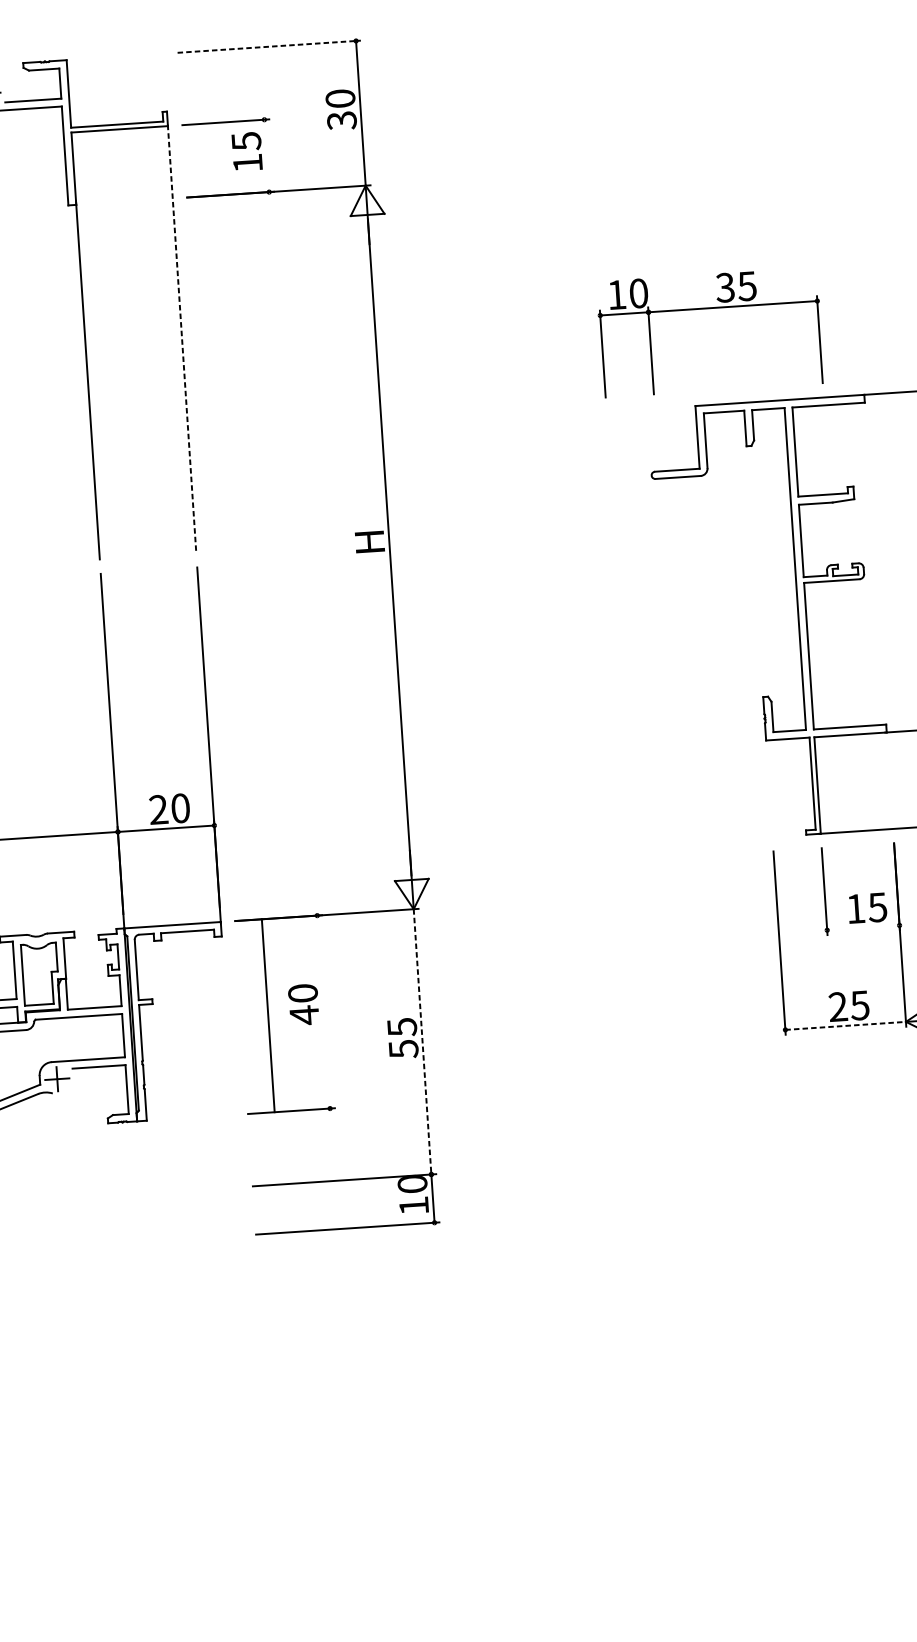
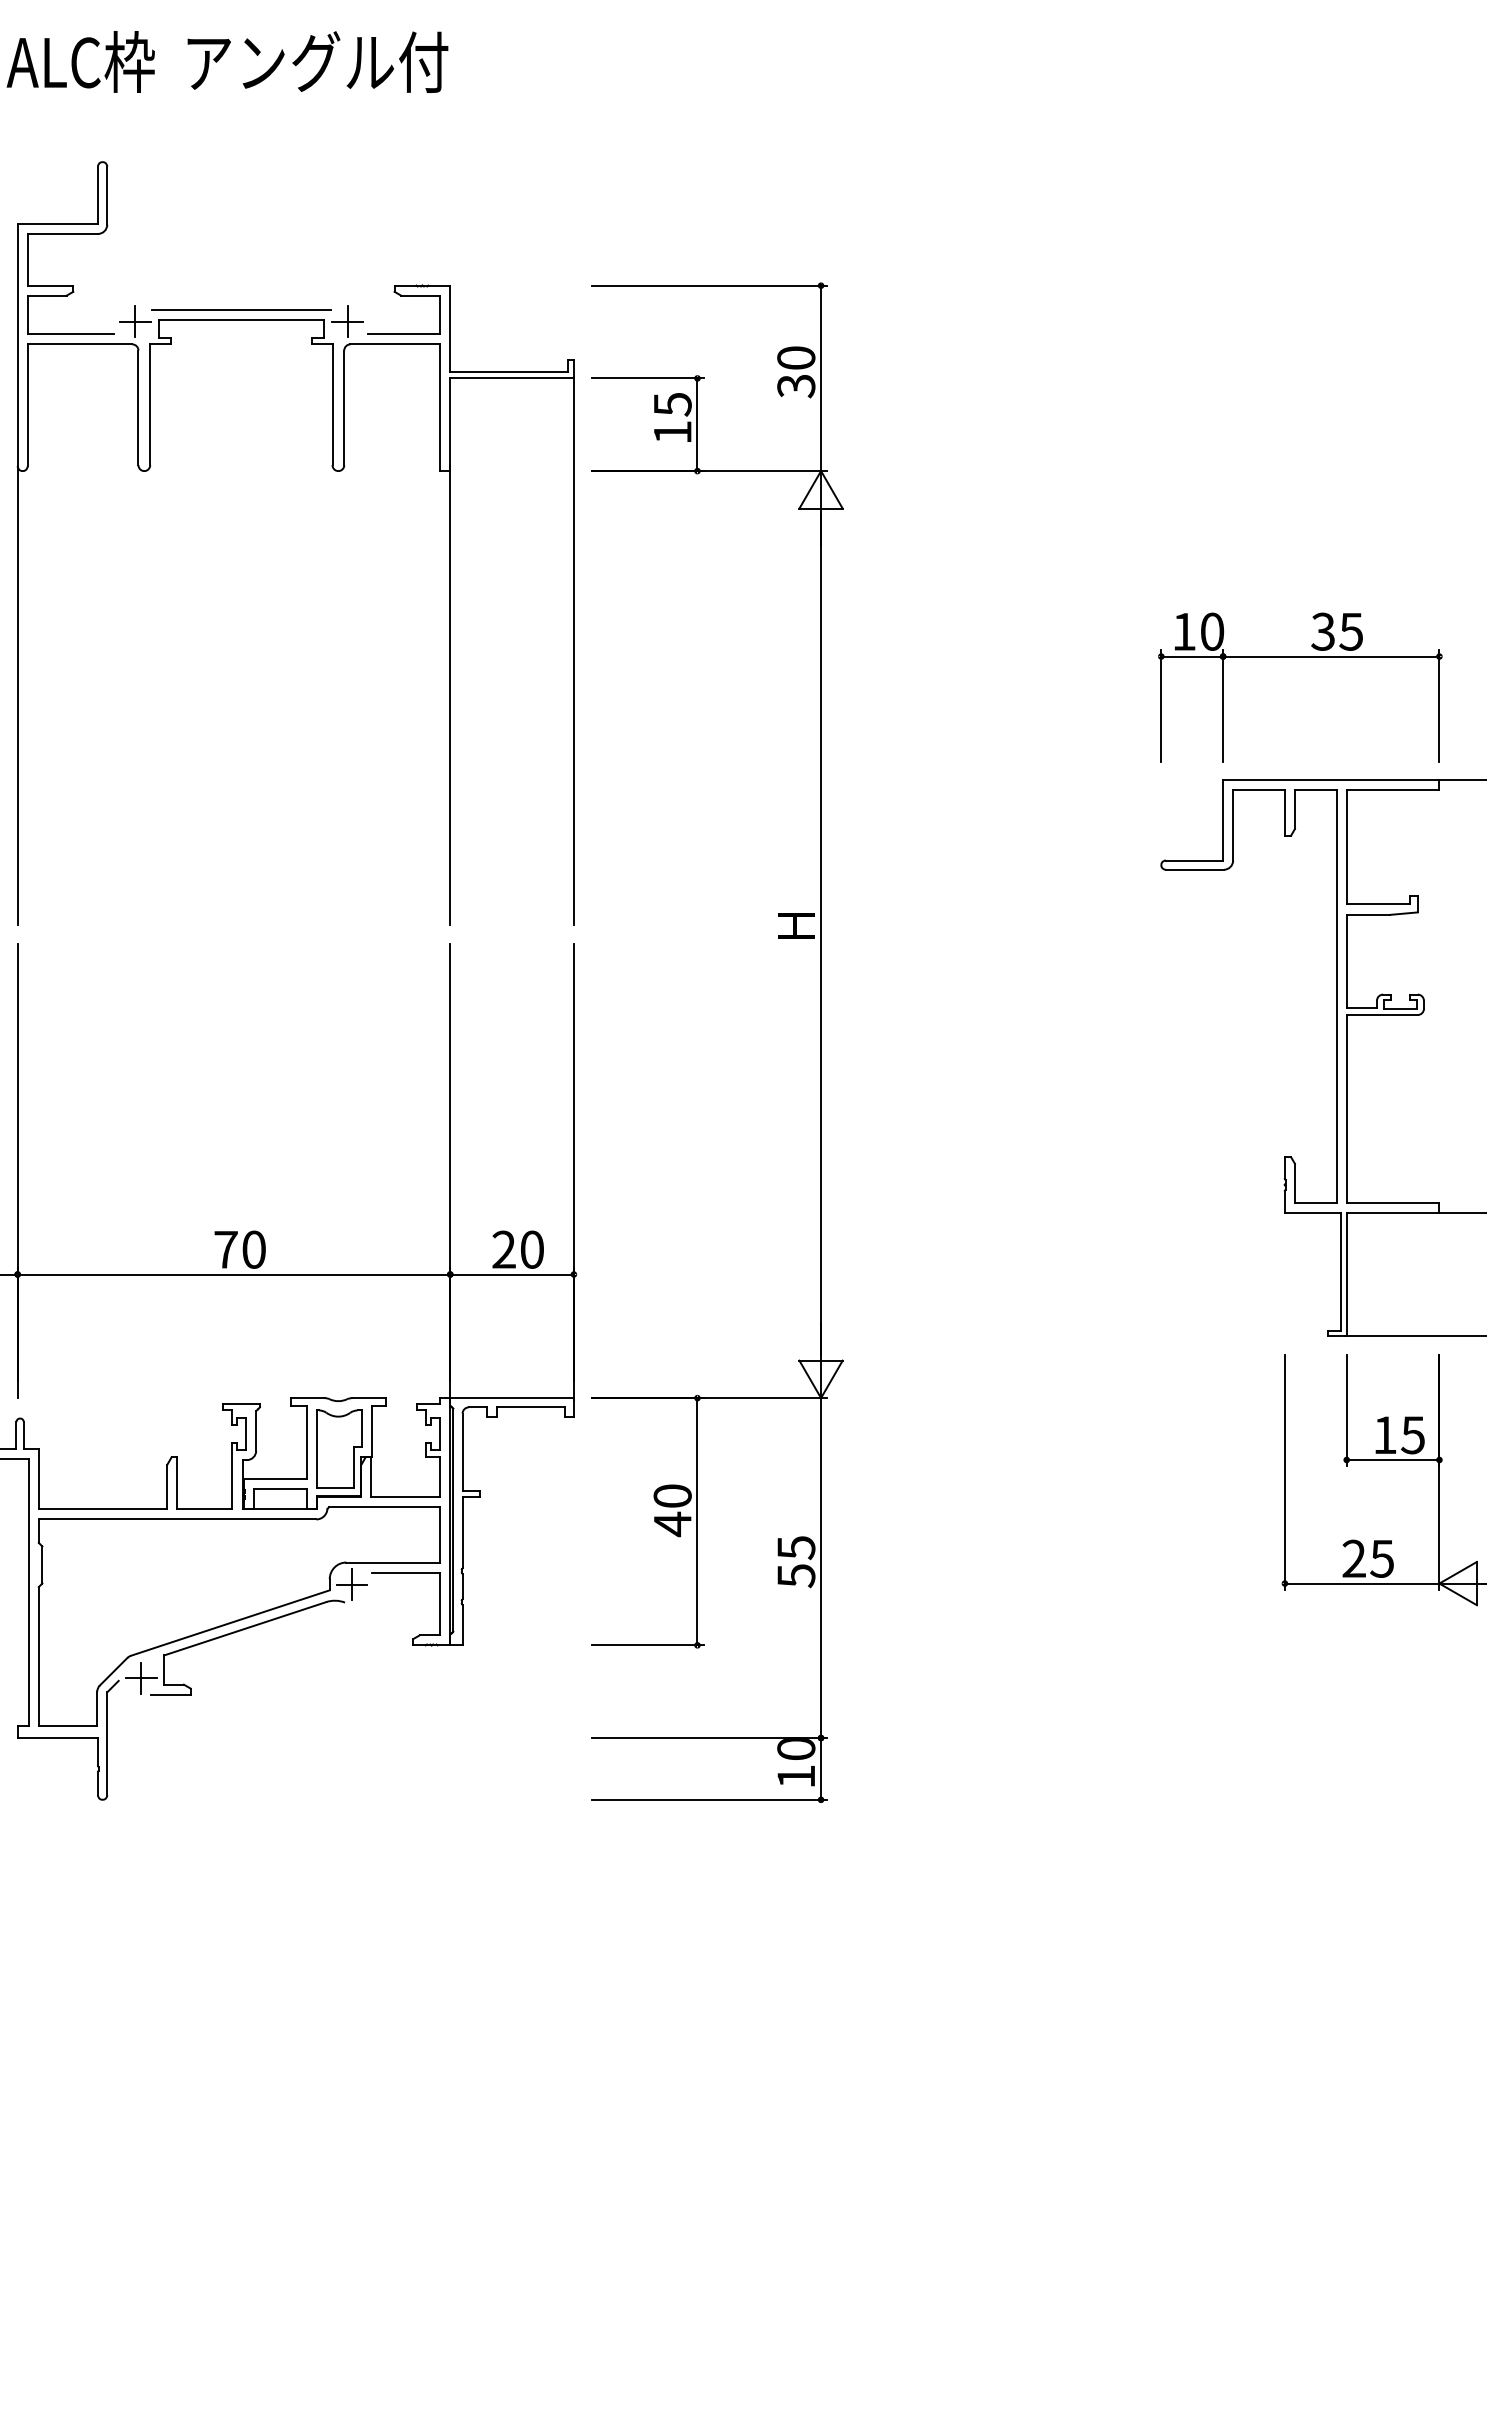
line: (269, 46) -> (710, 285), dashed -> solid
line: (266, 155) -> (697, 424), added
part: (708, 309) -> (1300, 657), moved
line: (181, 339) -> (573, 651), dashed -> solid
line: (862, 927) -> (1392, 1459), added
line: (268, 1015) -> (697, 1521), moved
line: (845, 1025) -> (1362, 1583), dashed -> solid
line: (422, 1042) -> (821, 1568), dashed -> solid

